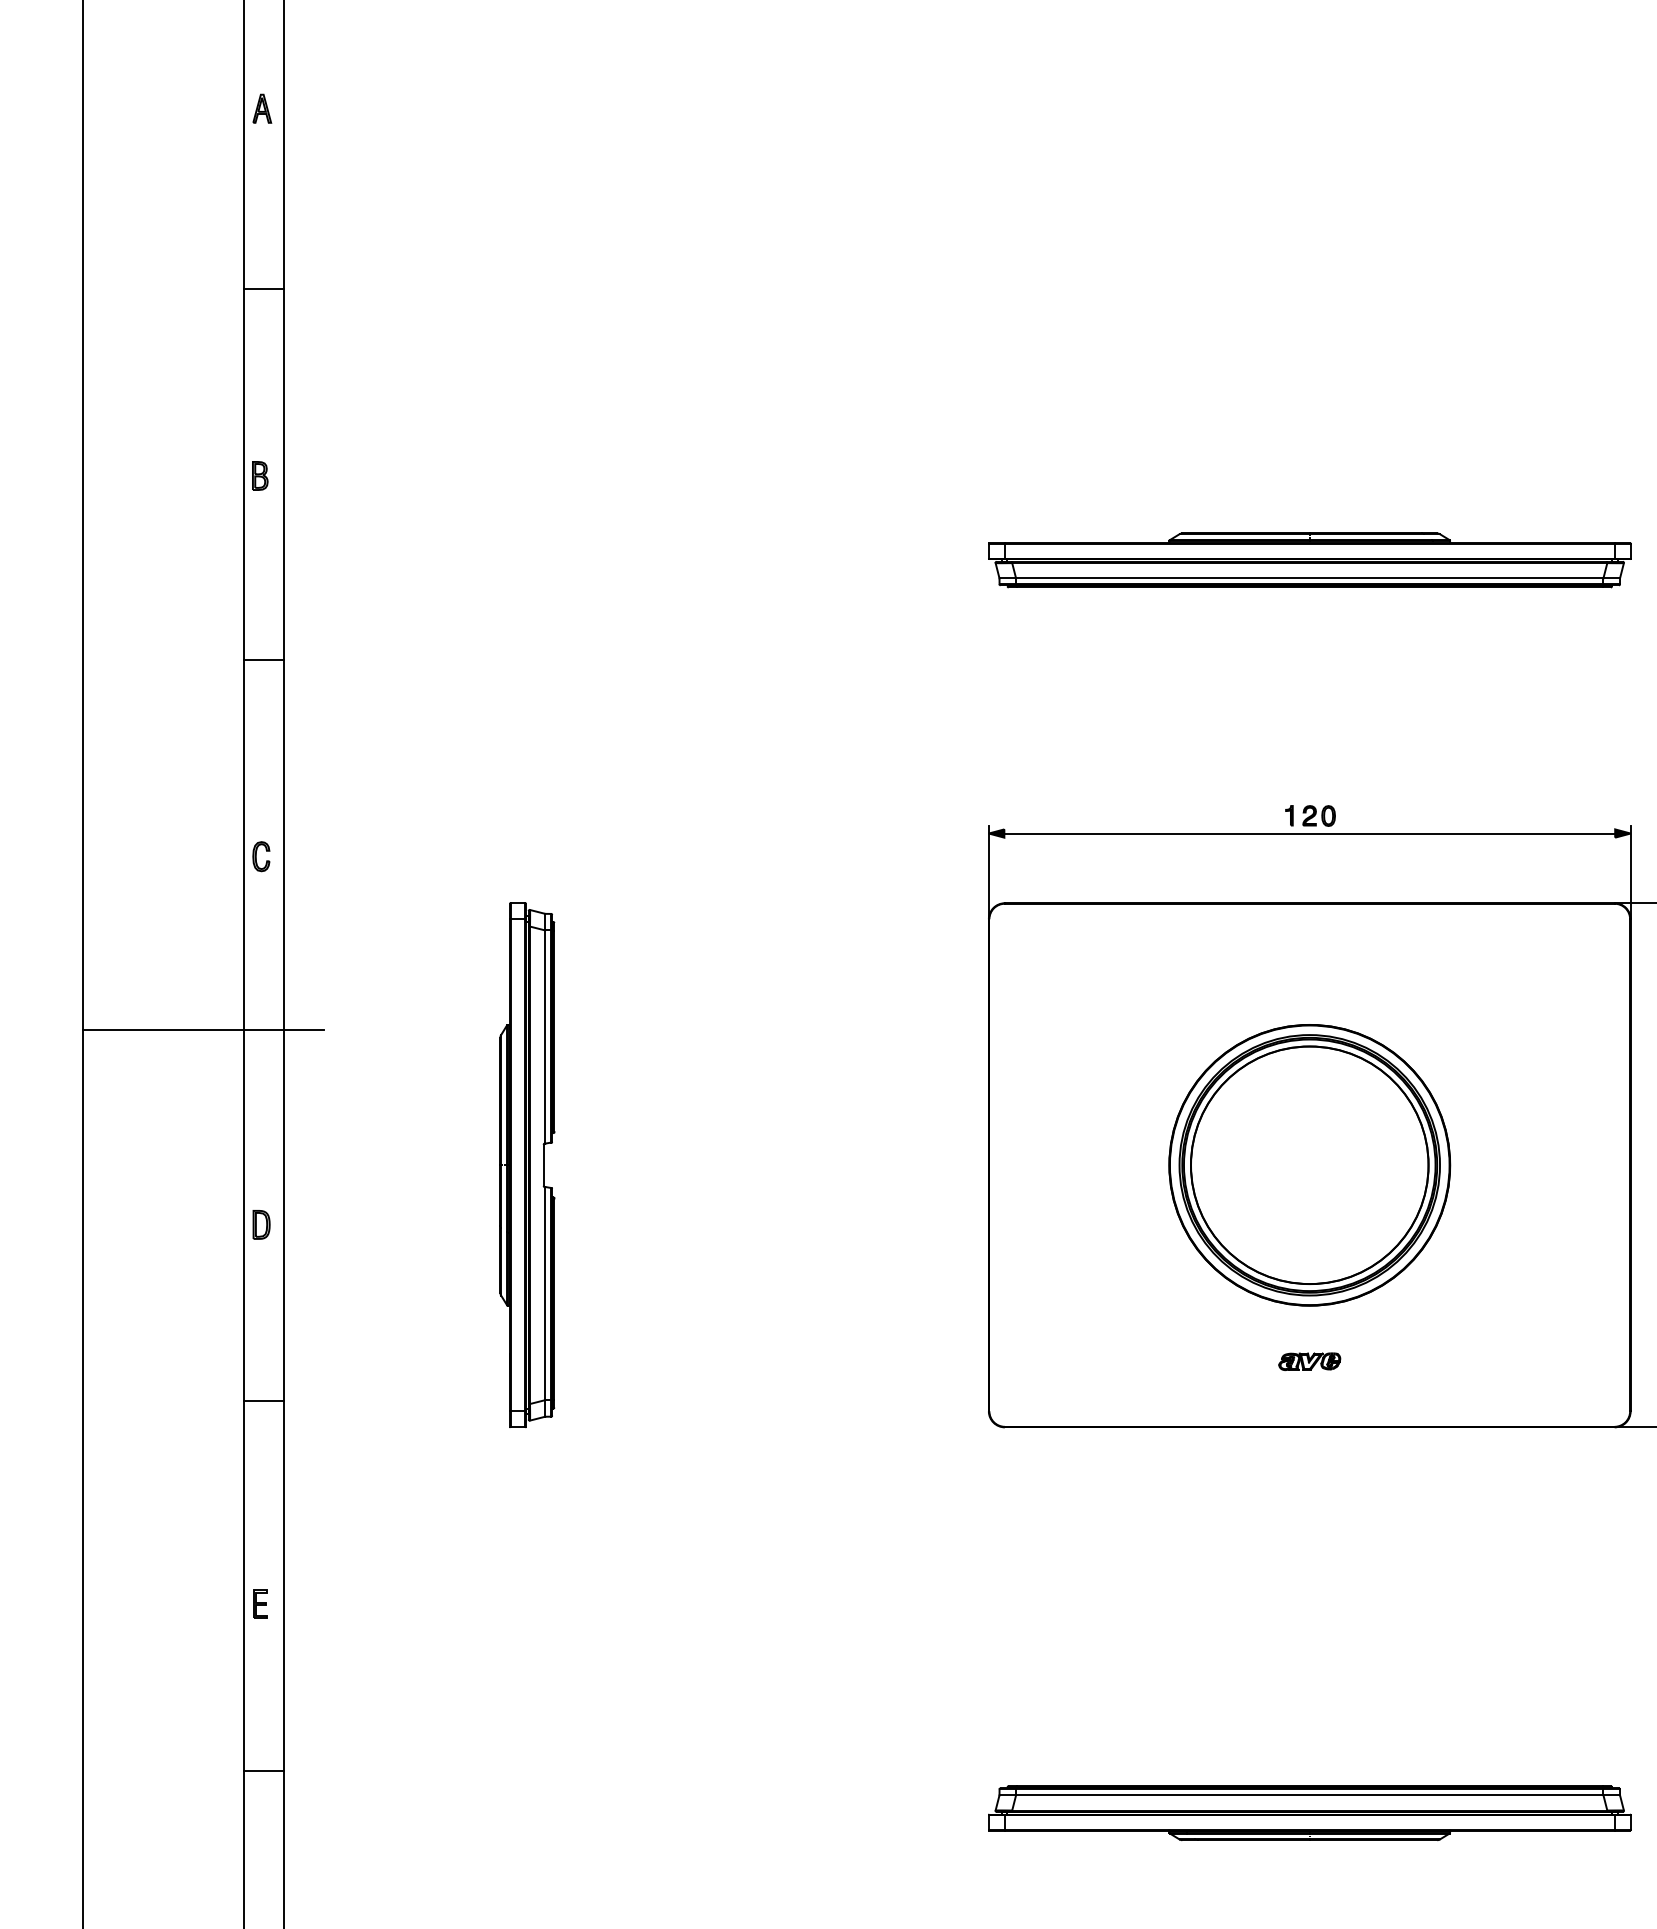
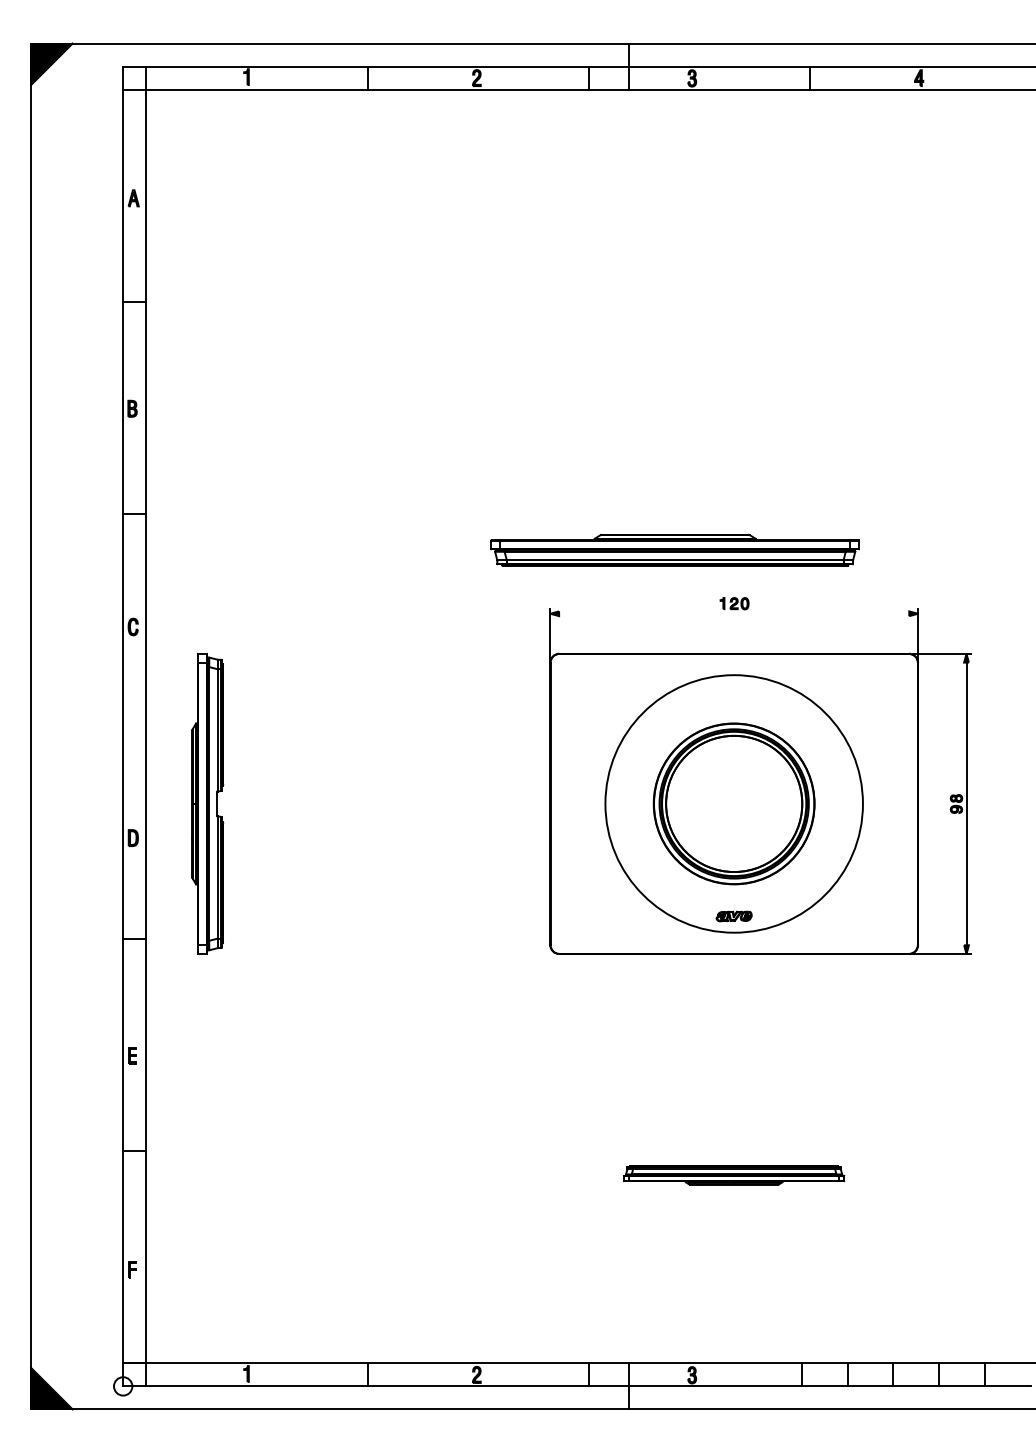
part: (1308, 559) -> (674, 549), moved
line: (1310, 833) -> (734, 613), removed
line: (204, 1030) -> (100, 726), removed
part: (527, 1164) -> (207, 803), moved
circle: (1308, 1164) -> (733, 803), size x1.6
part: (1308, 1813) -> (733, 1175), size x0.6

